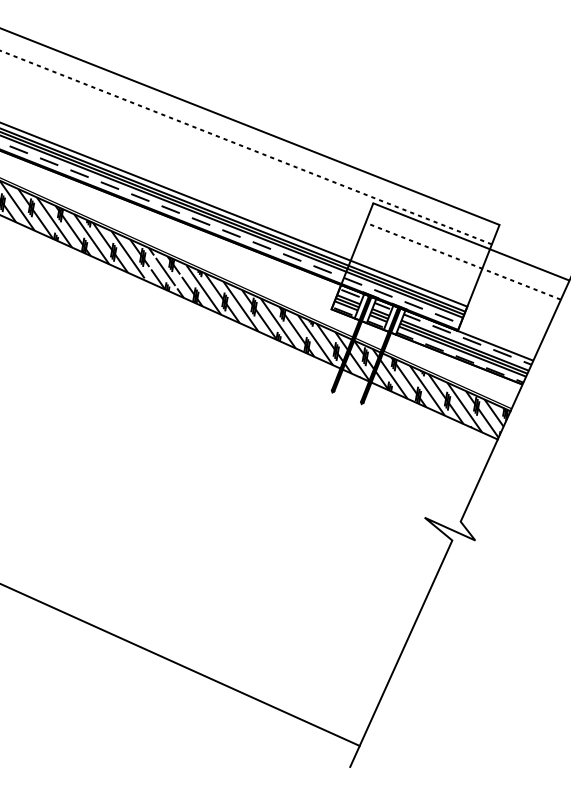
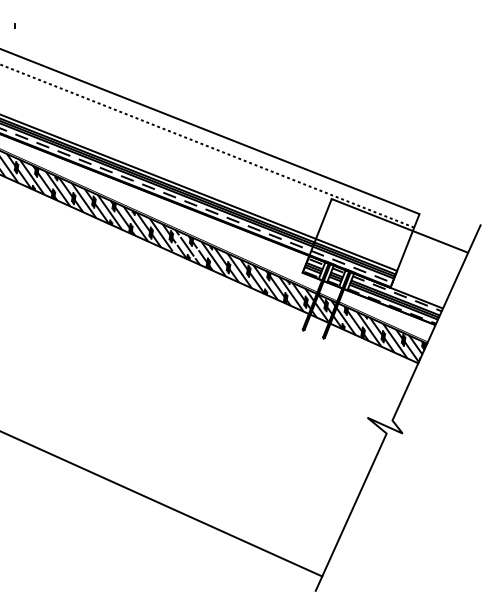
line: (463, 261) -> (394, 239), removed

